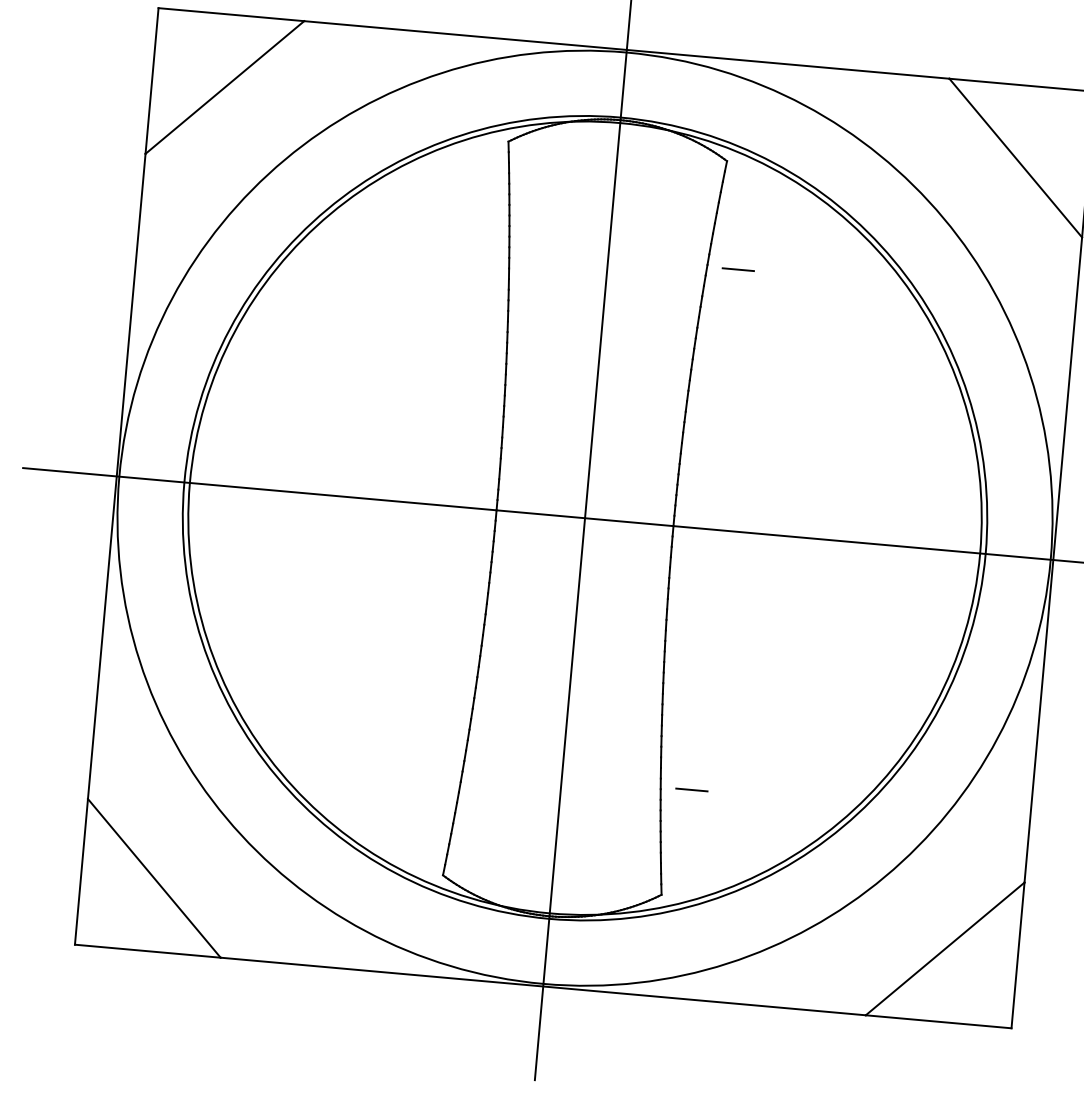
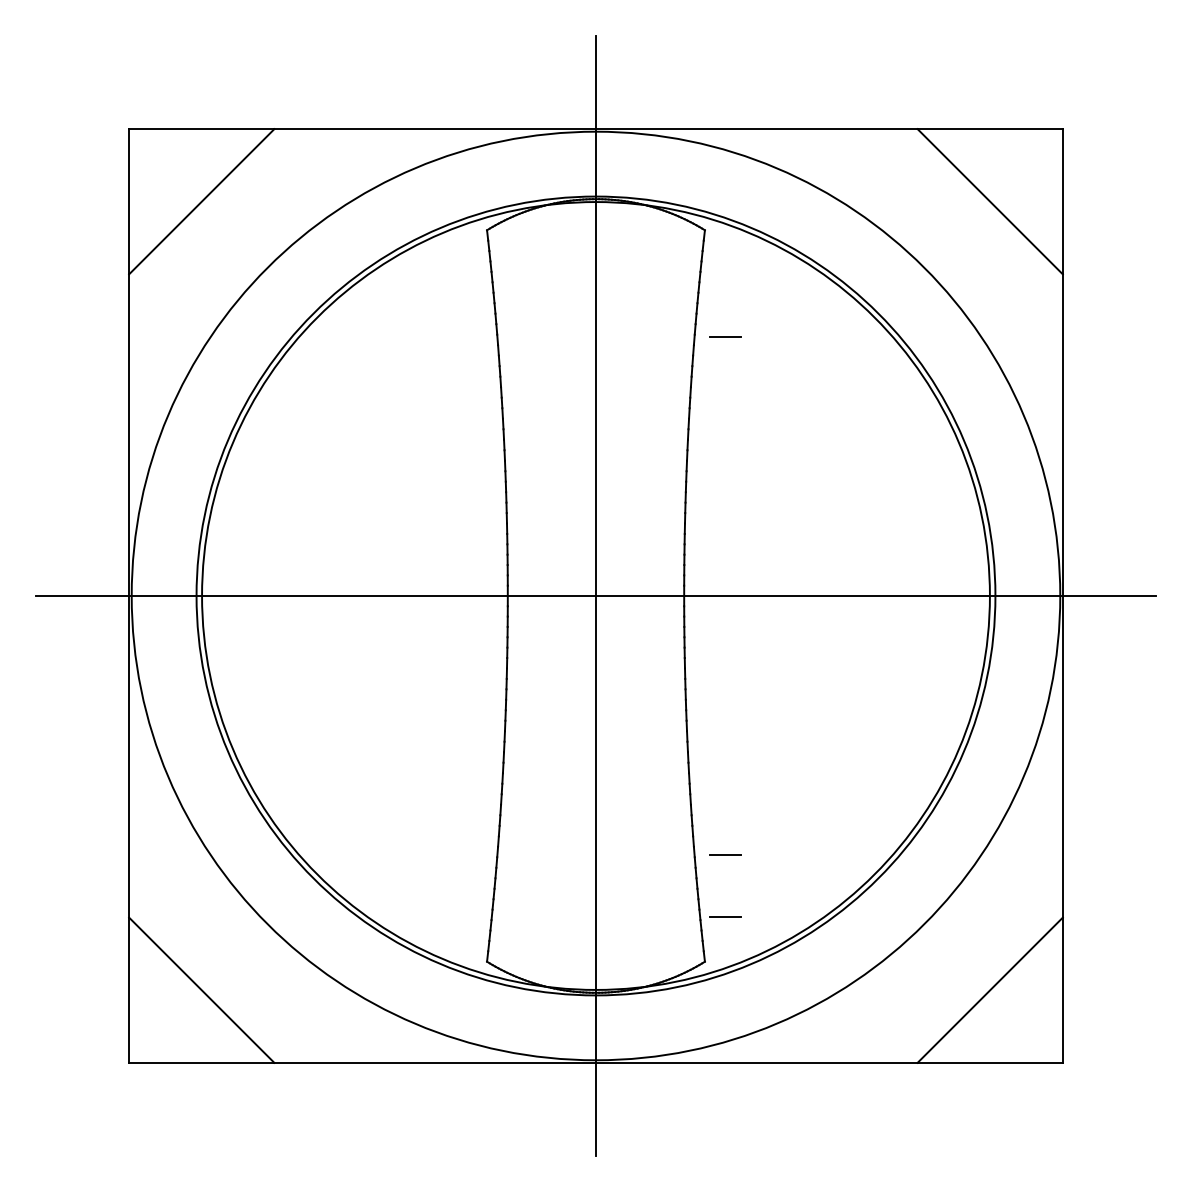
line: (686, 851) -> (725, 916), added

